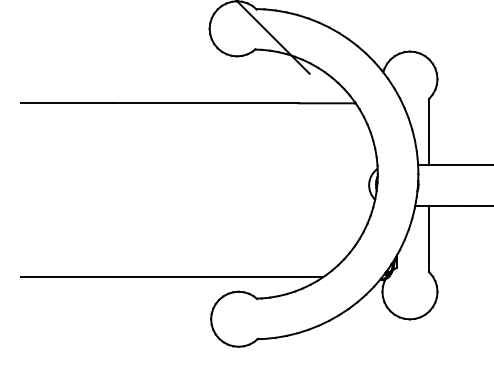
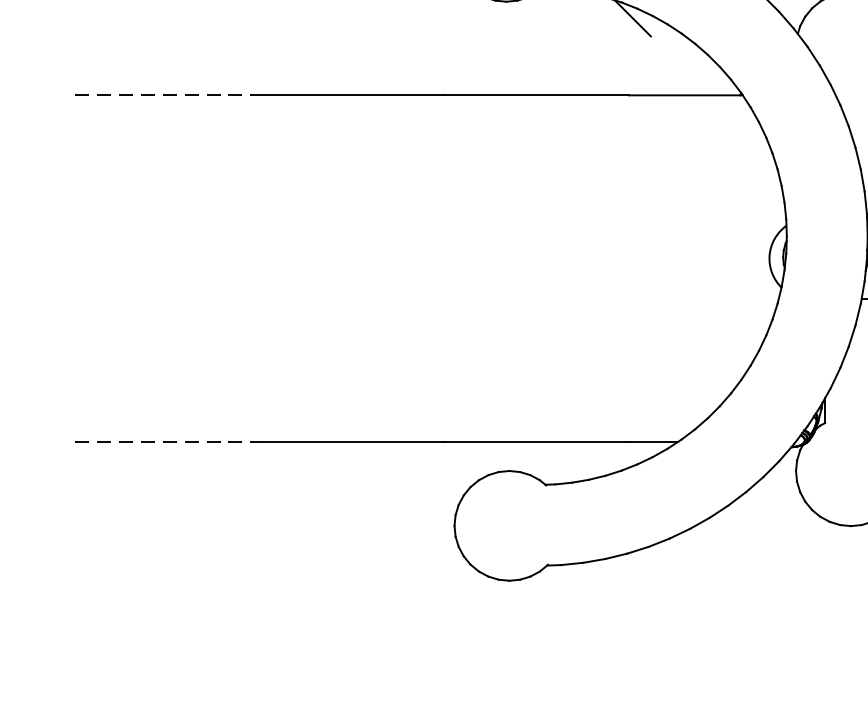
line: (67, 103) -> (168, 95), solid -> dashed
line: (67, 277) -> (168, 442), solid -> dashed

